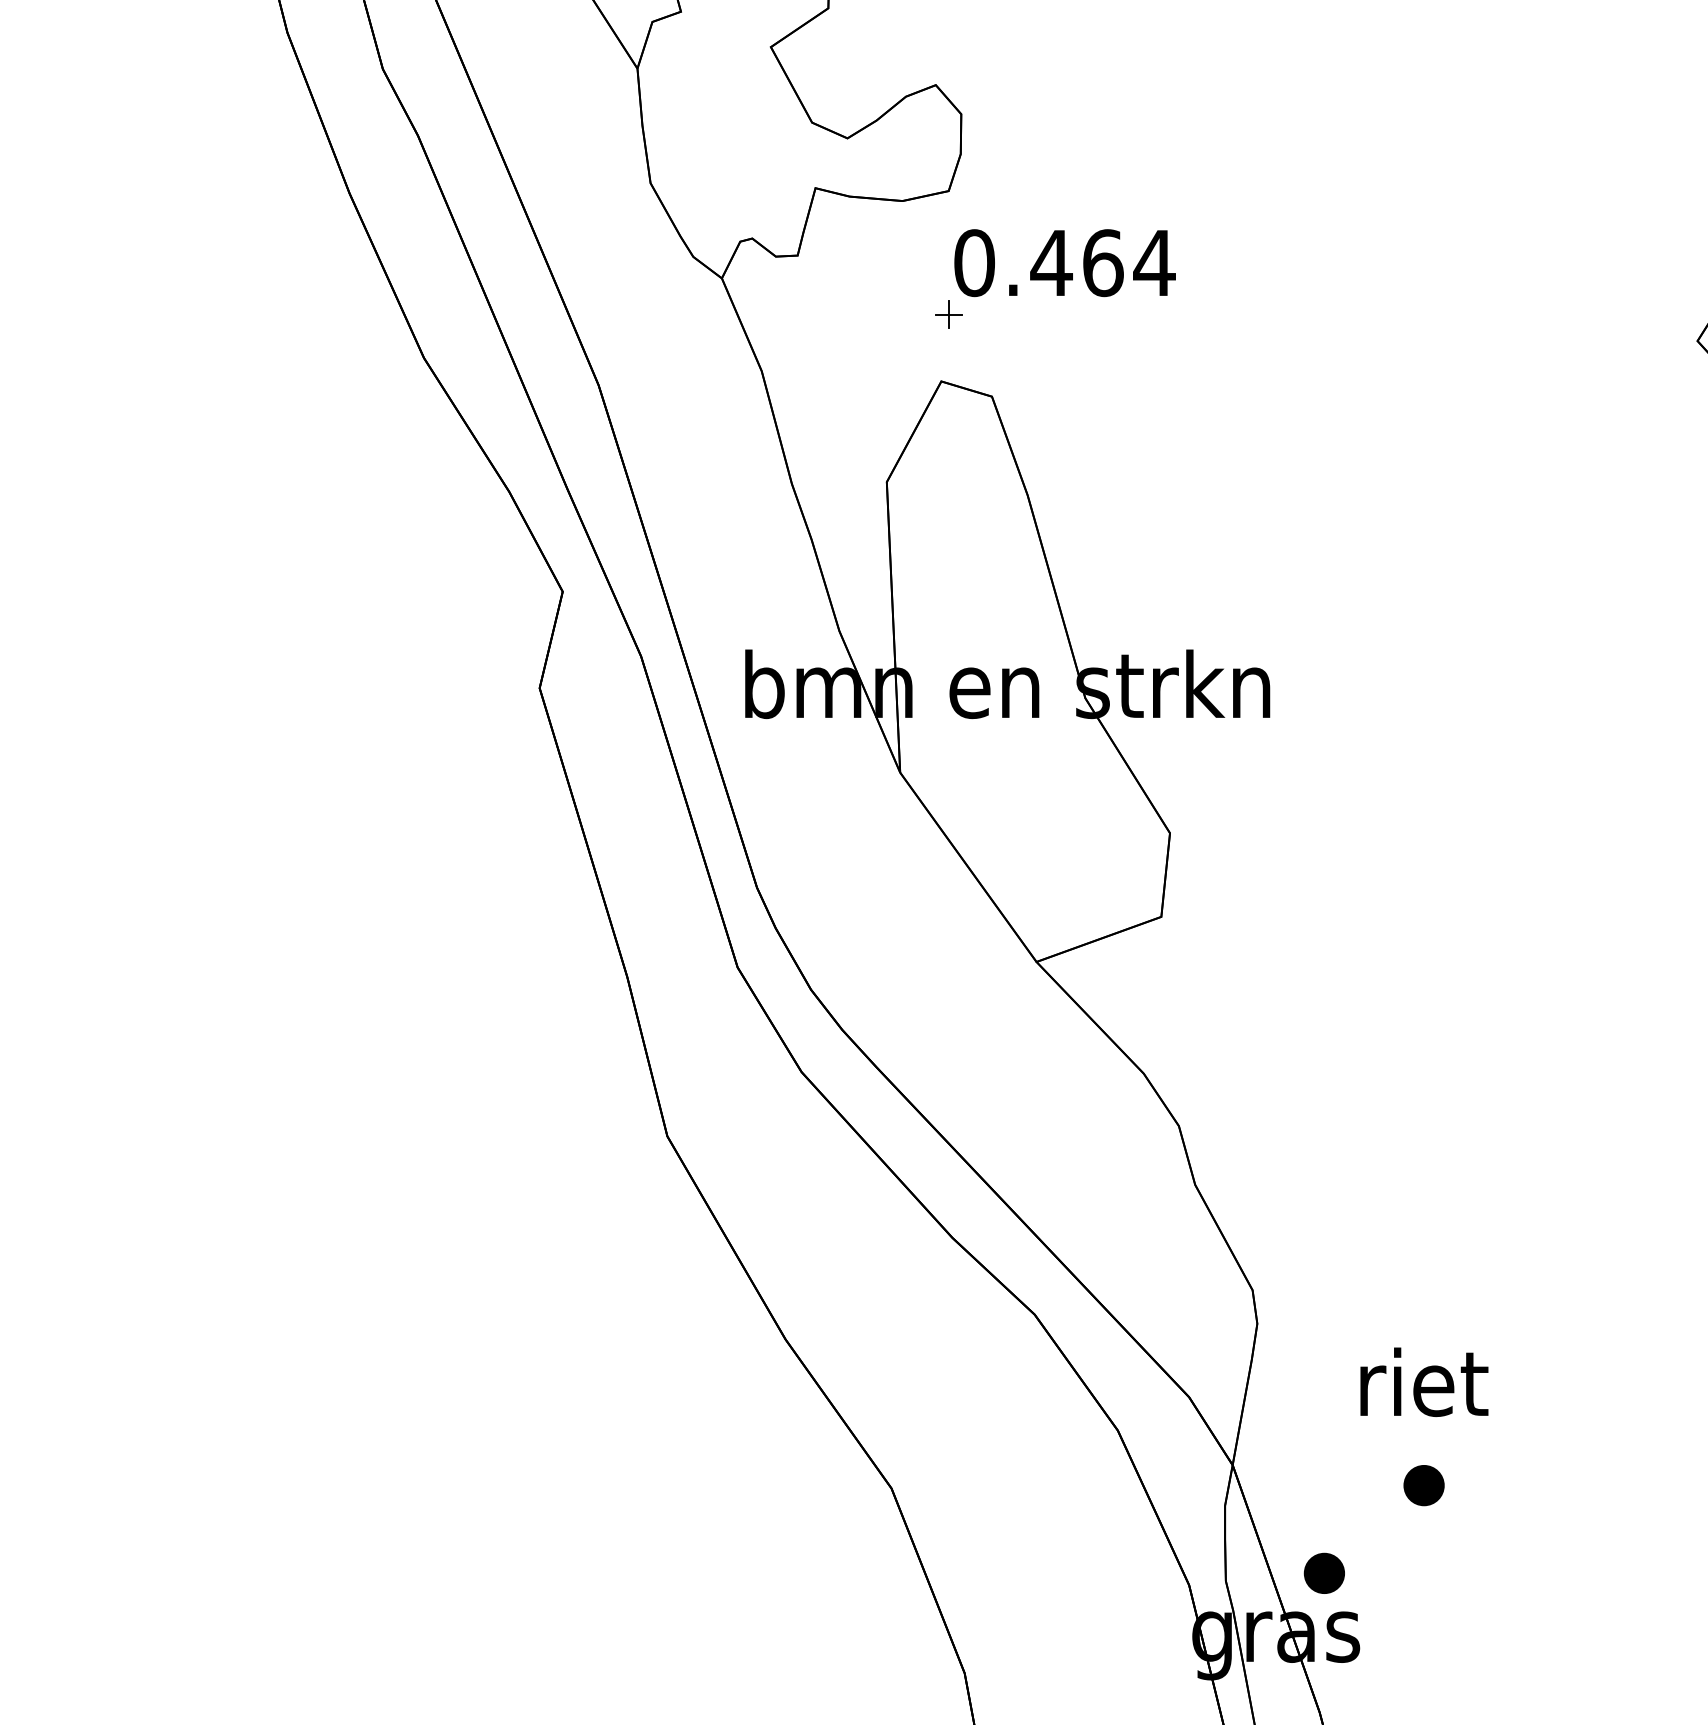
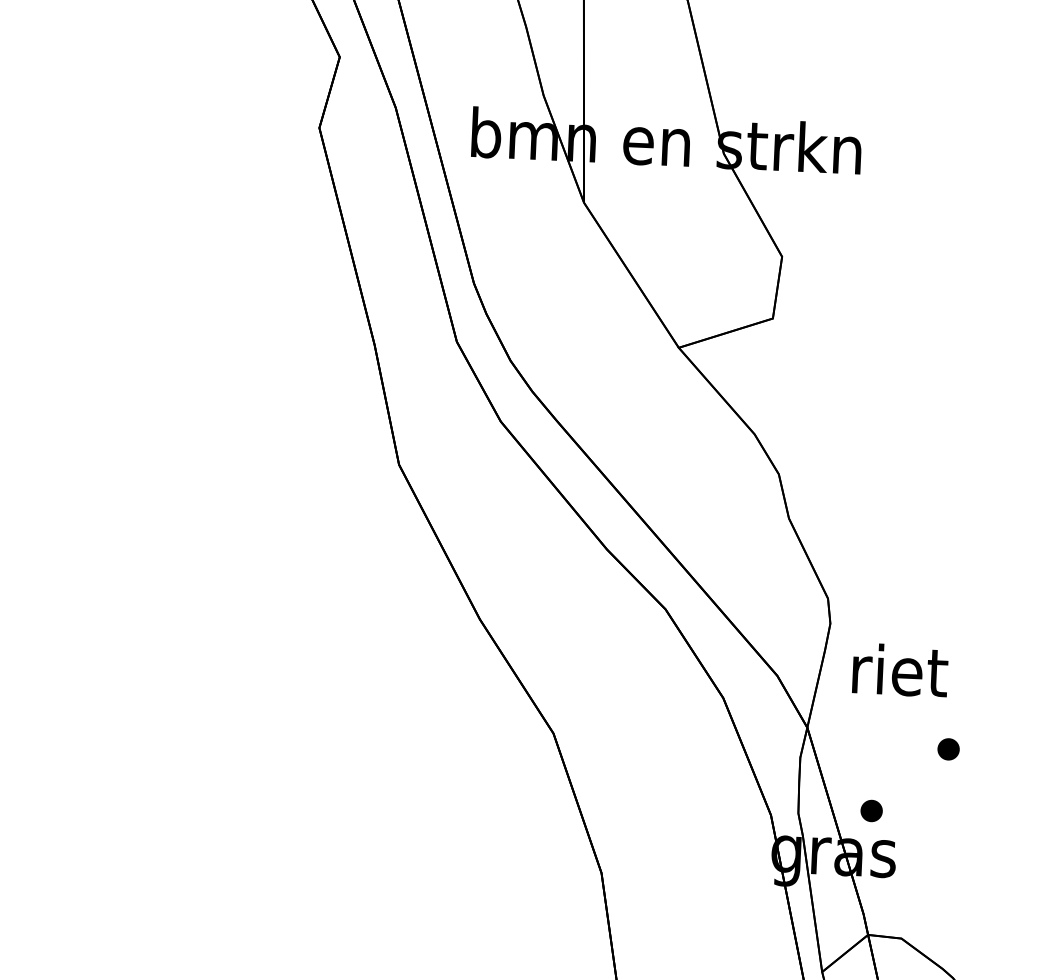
text: (1424, 1381) -> (900, 669), moved
part: (1423, 1485) -> (948, 749), size x0.7
part: (1323, 1572) -> (871, 810), size x0.7

